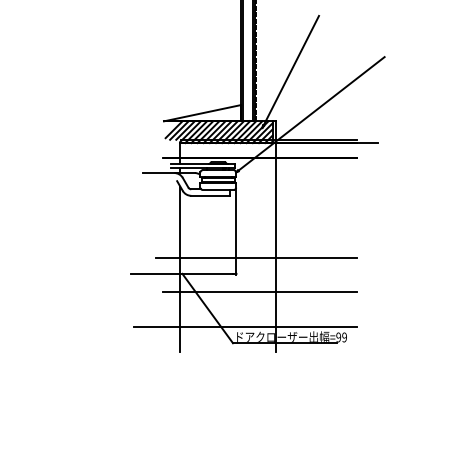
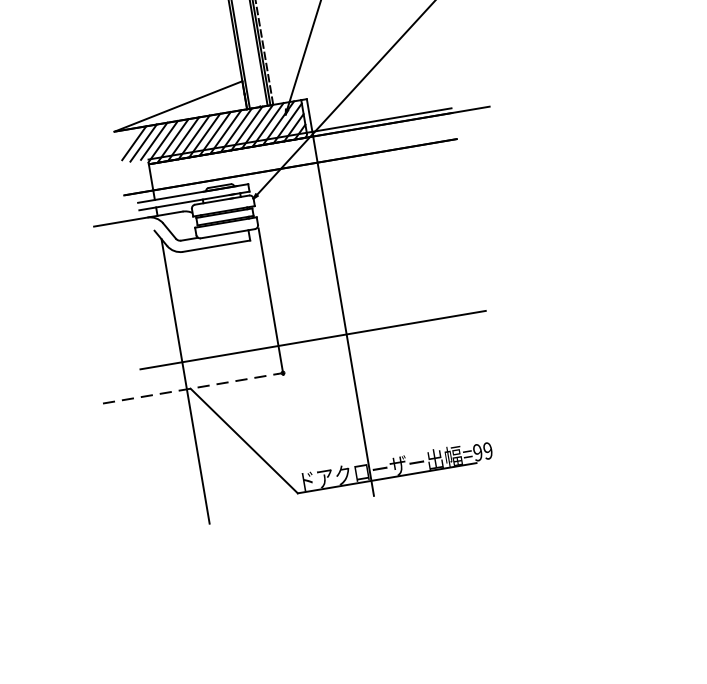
line: (182, 273) -> (190, 388), solid -> dashed
line: (259, 291) -> (328, 396), removed
line: (244, 326) -> (312, 461), removed

